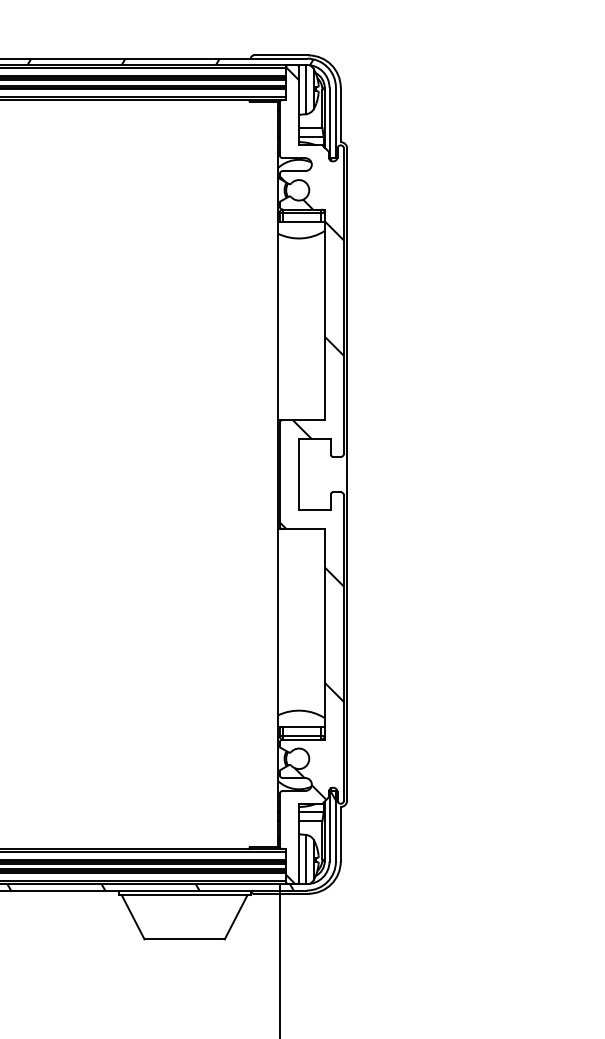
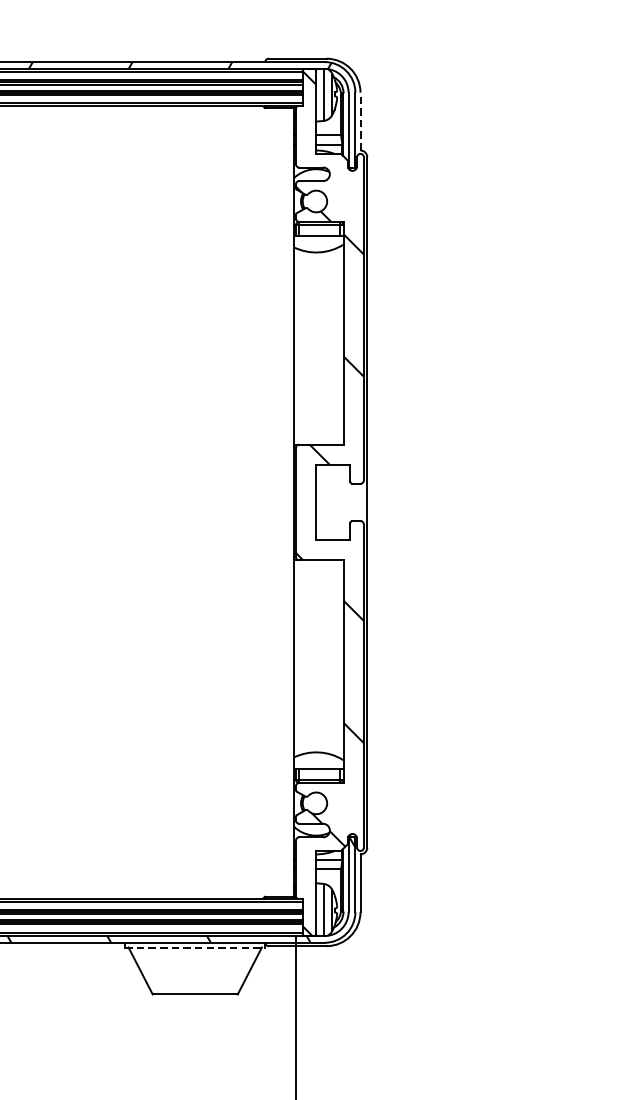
line: (340, 114) -> (360, 121), solid -> dashed
line: (185, 895) -> (196, 948), solid -> dashed

